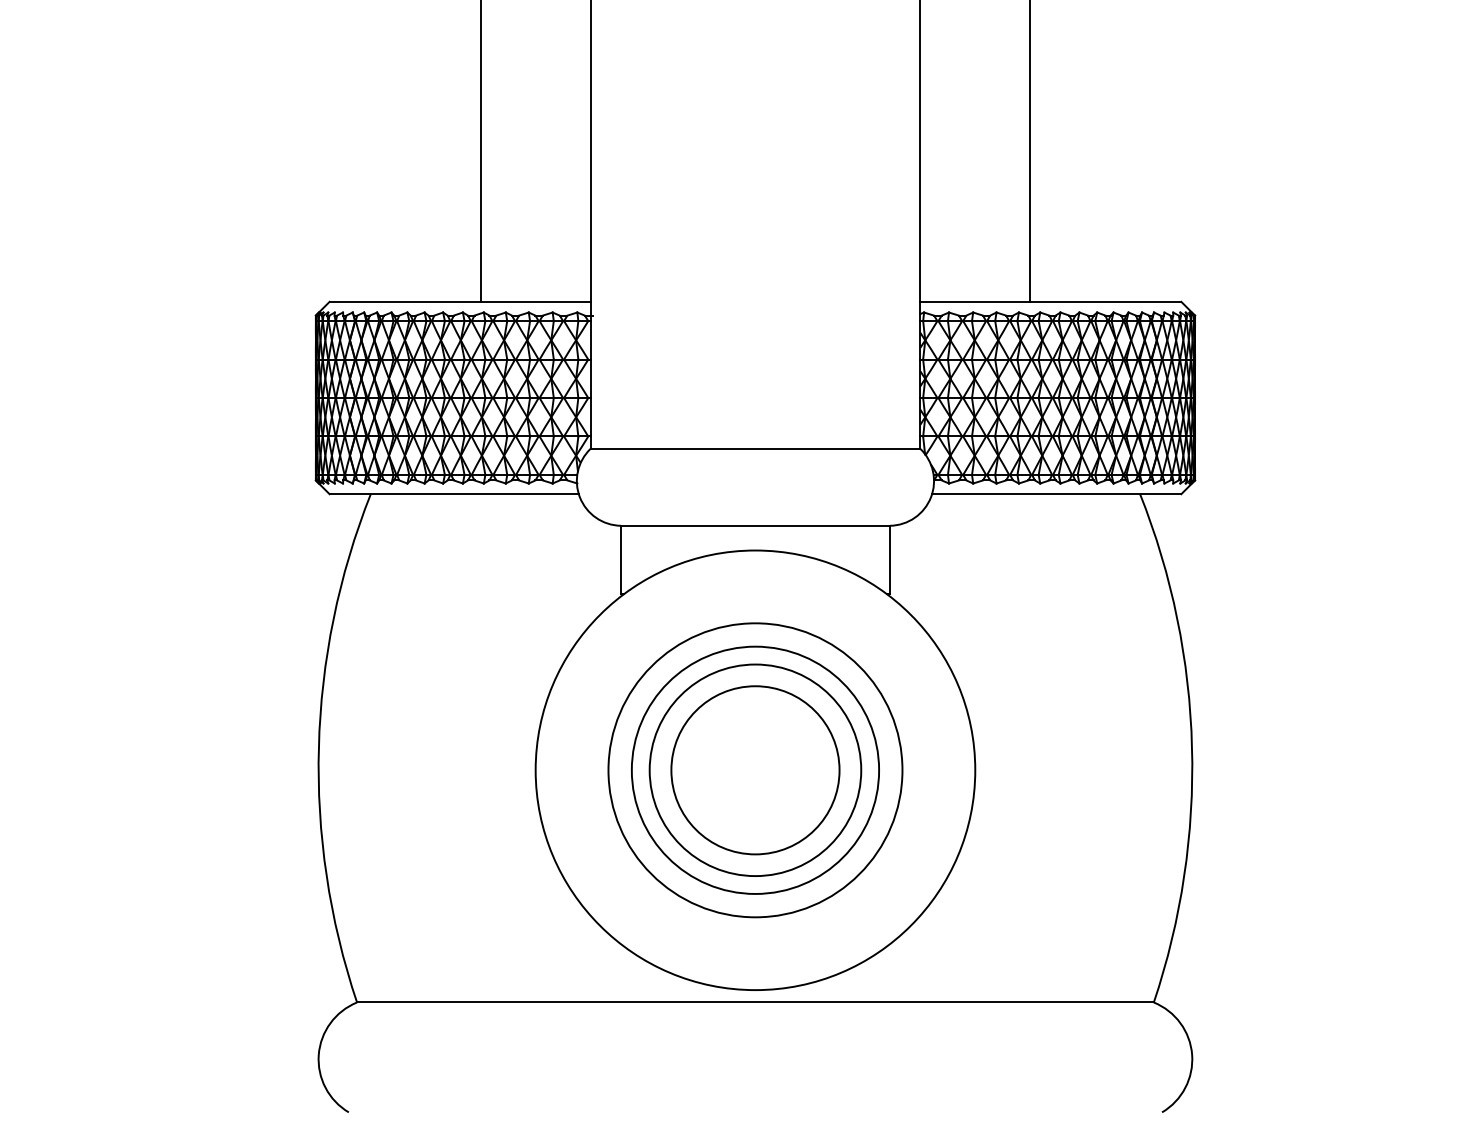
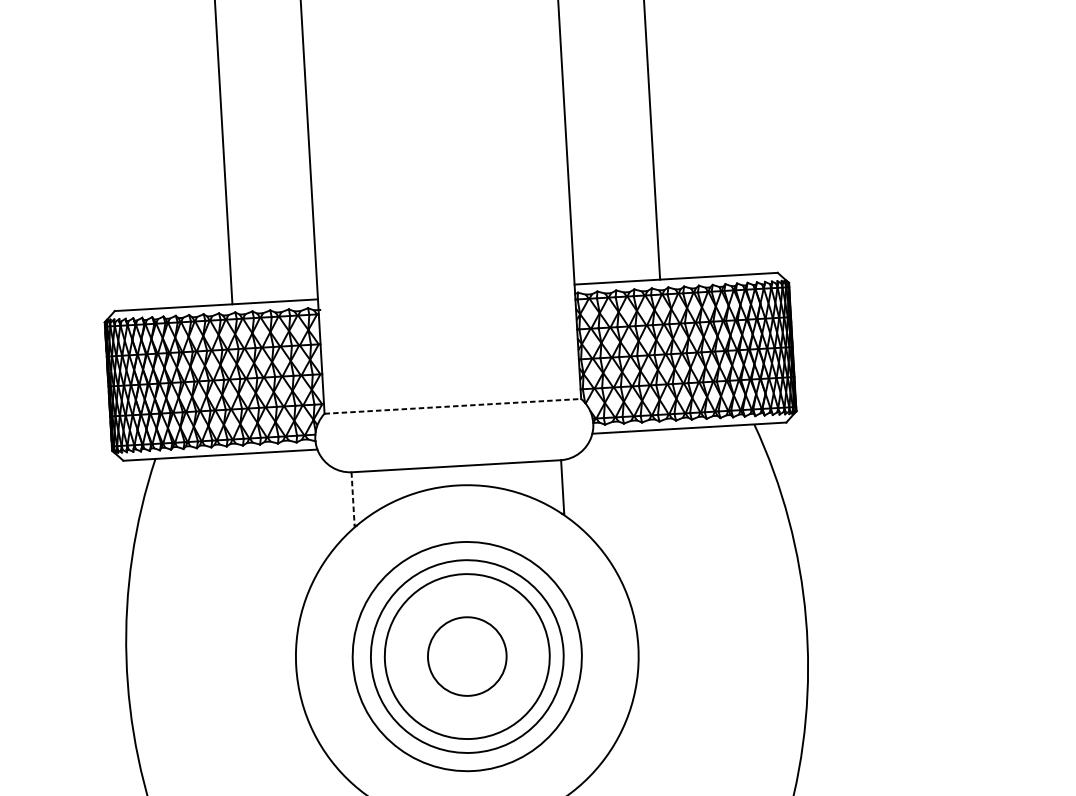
line: (755, 448) -> (452, 406), solid -> dashed
line: (620, 560) -> (352, 499), solid -> dashed
circle: (755, 770) -> (467, 656), size x0.6

